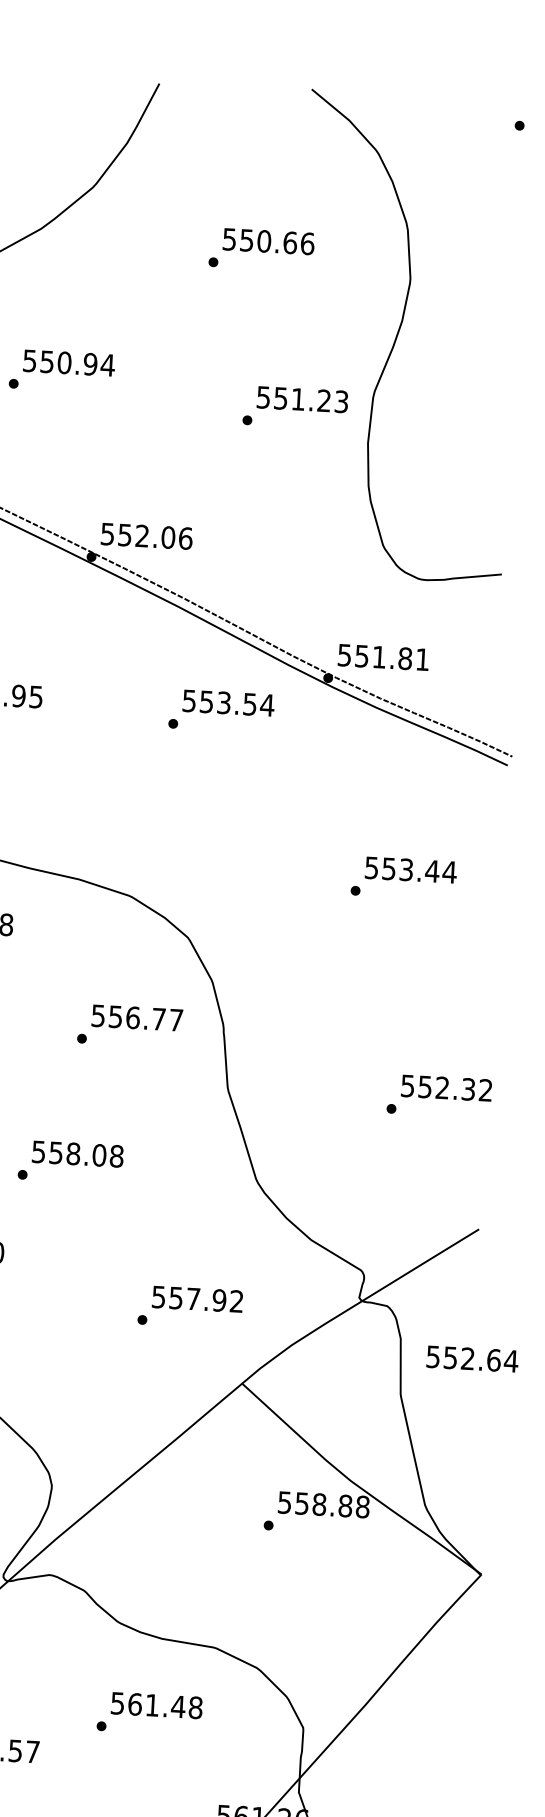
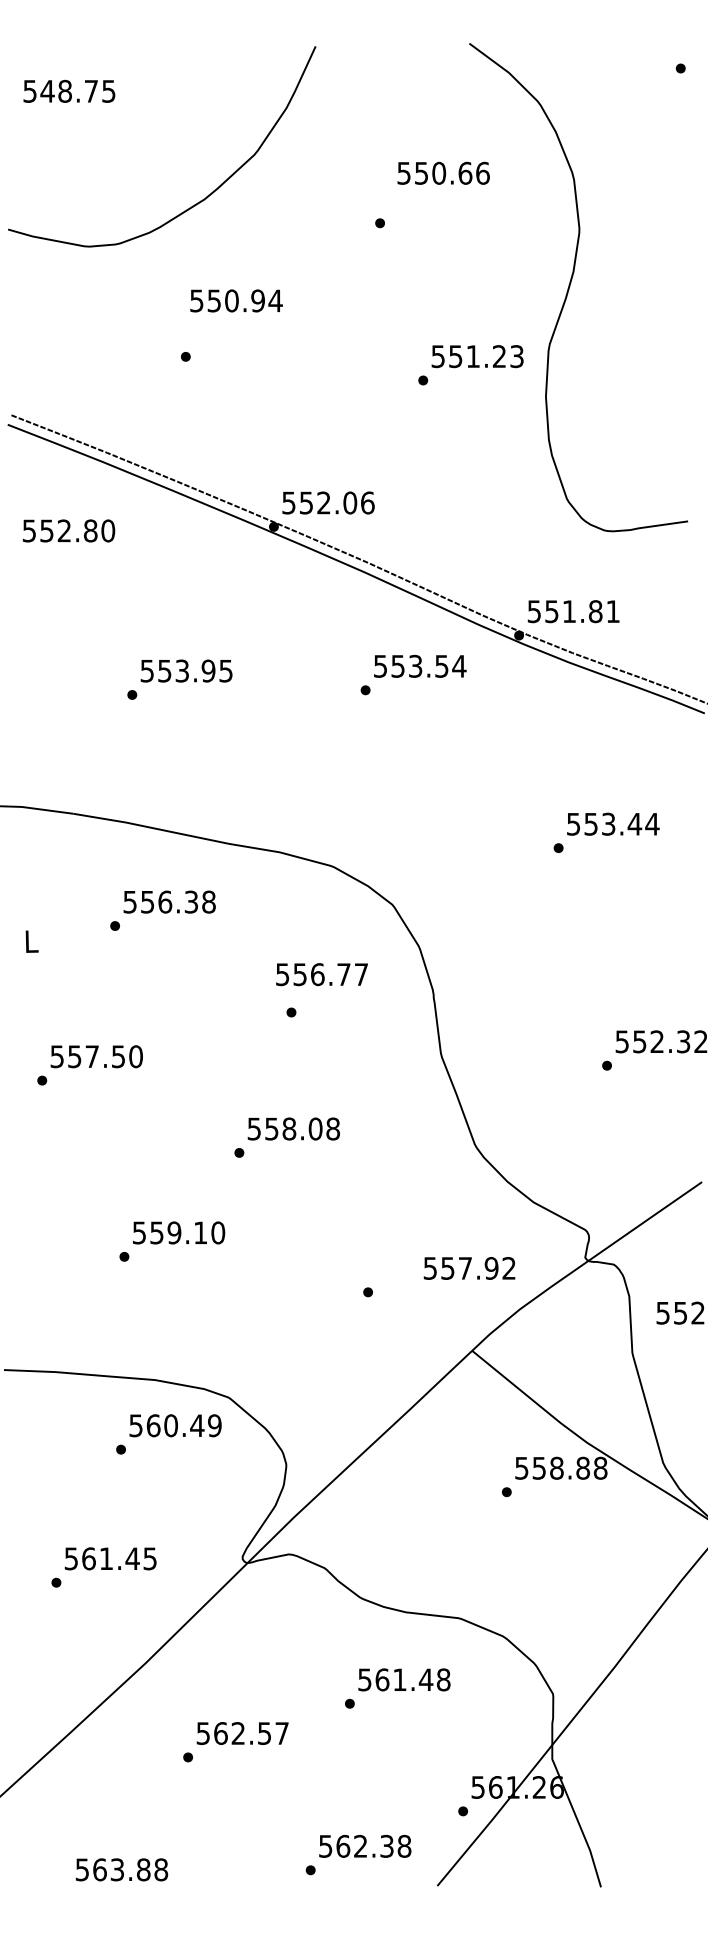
text: (268, 240) -> (443, 172), moved
text: (69, 362) -> (236, 300), moved
text: (136, 1017) -> (321, 974), moved
text: (197, 1299) -> (469, 1268), moved

